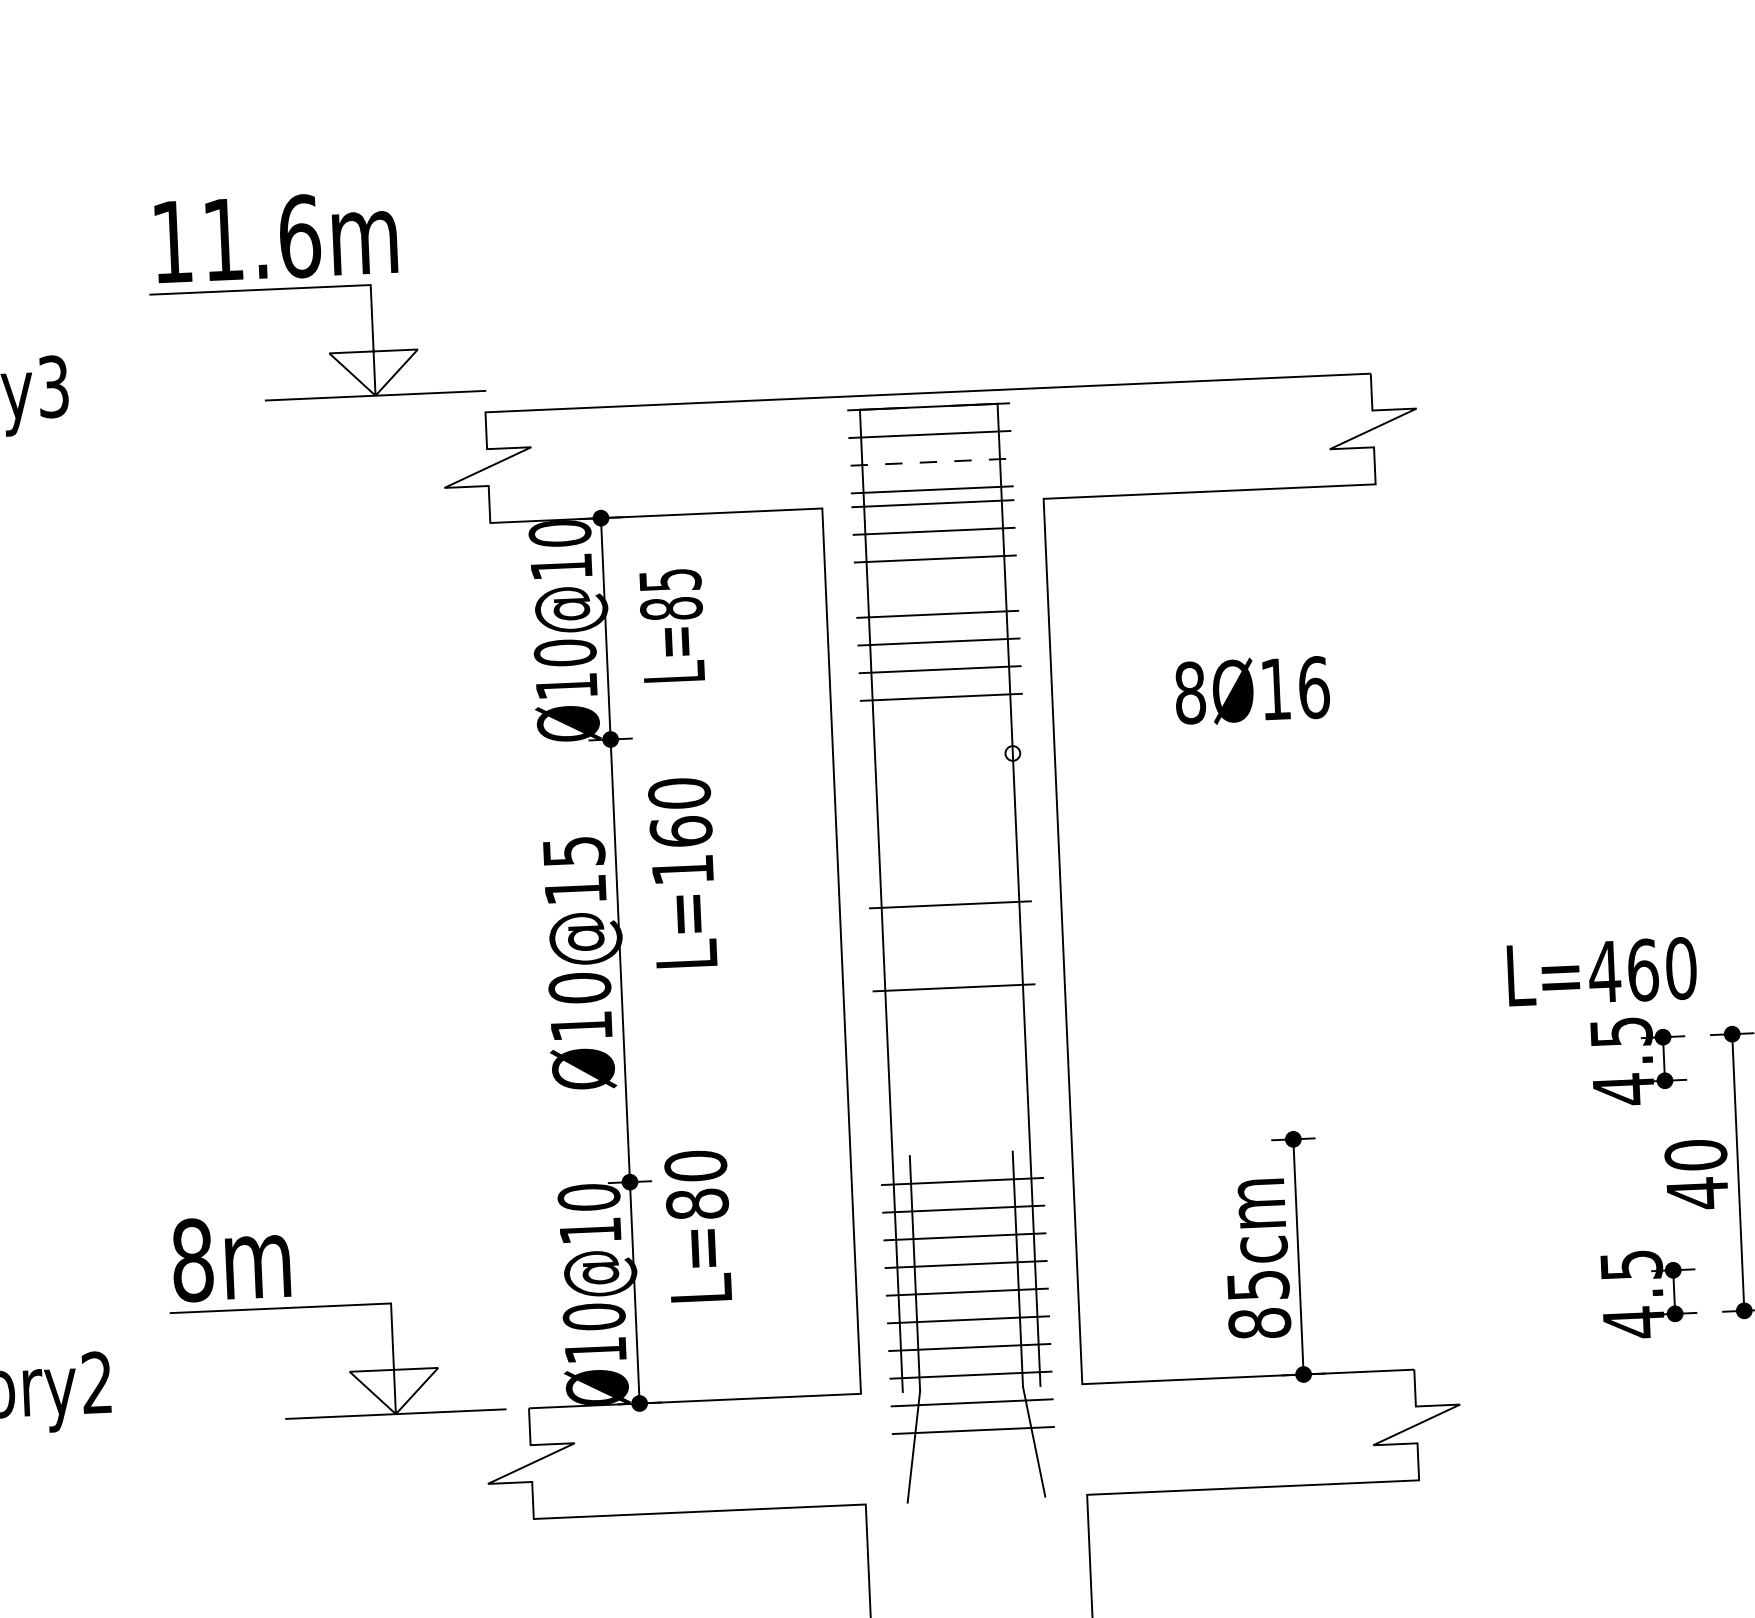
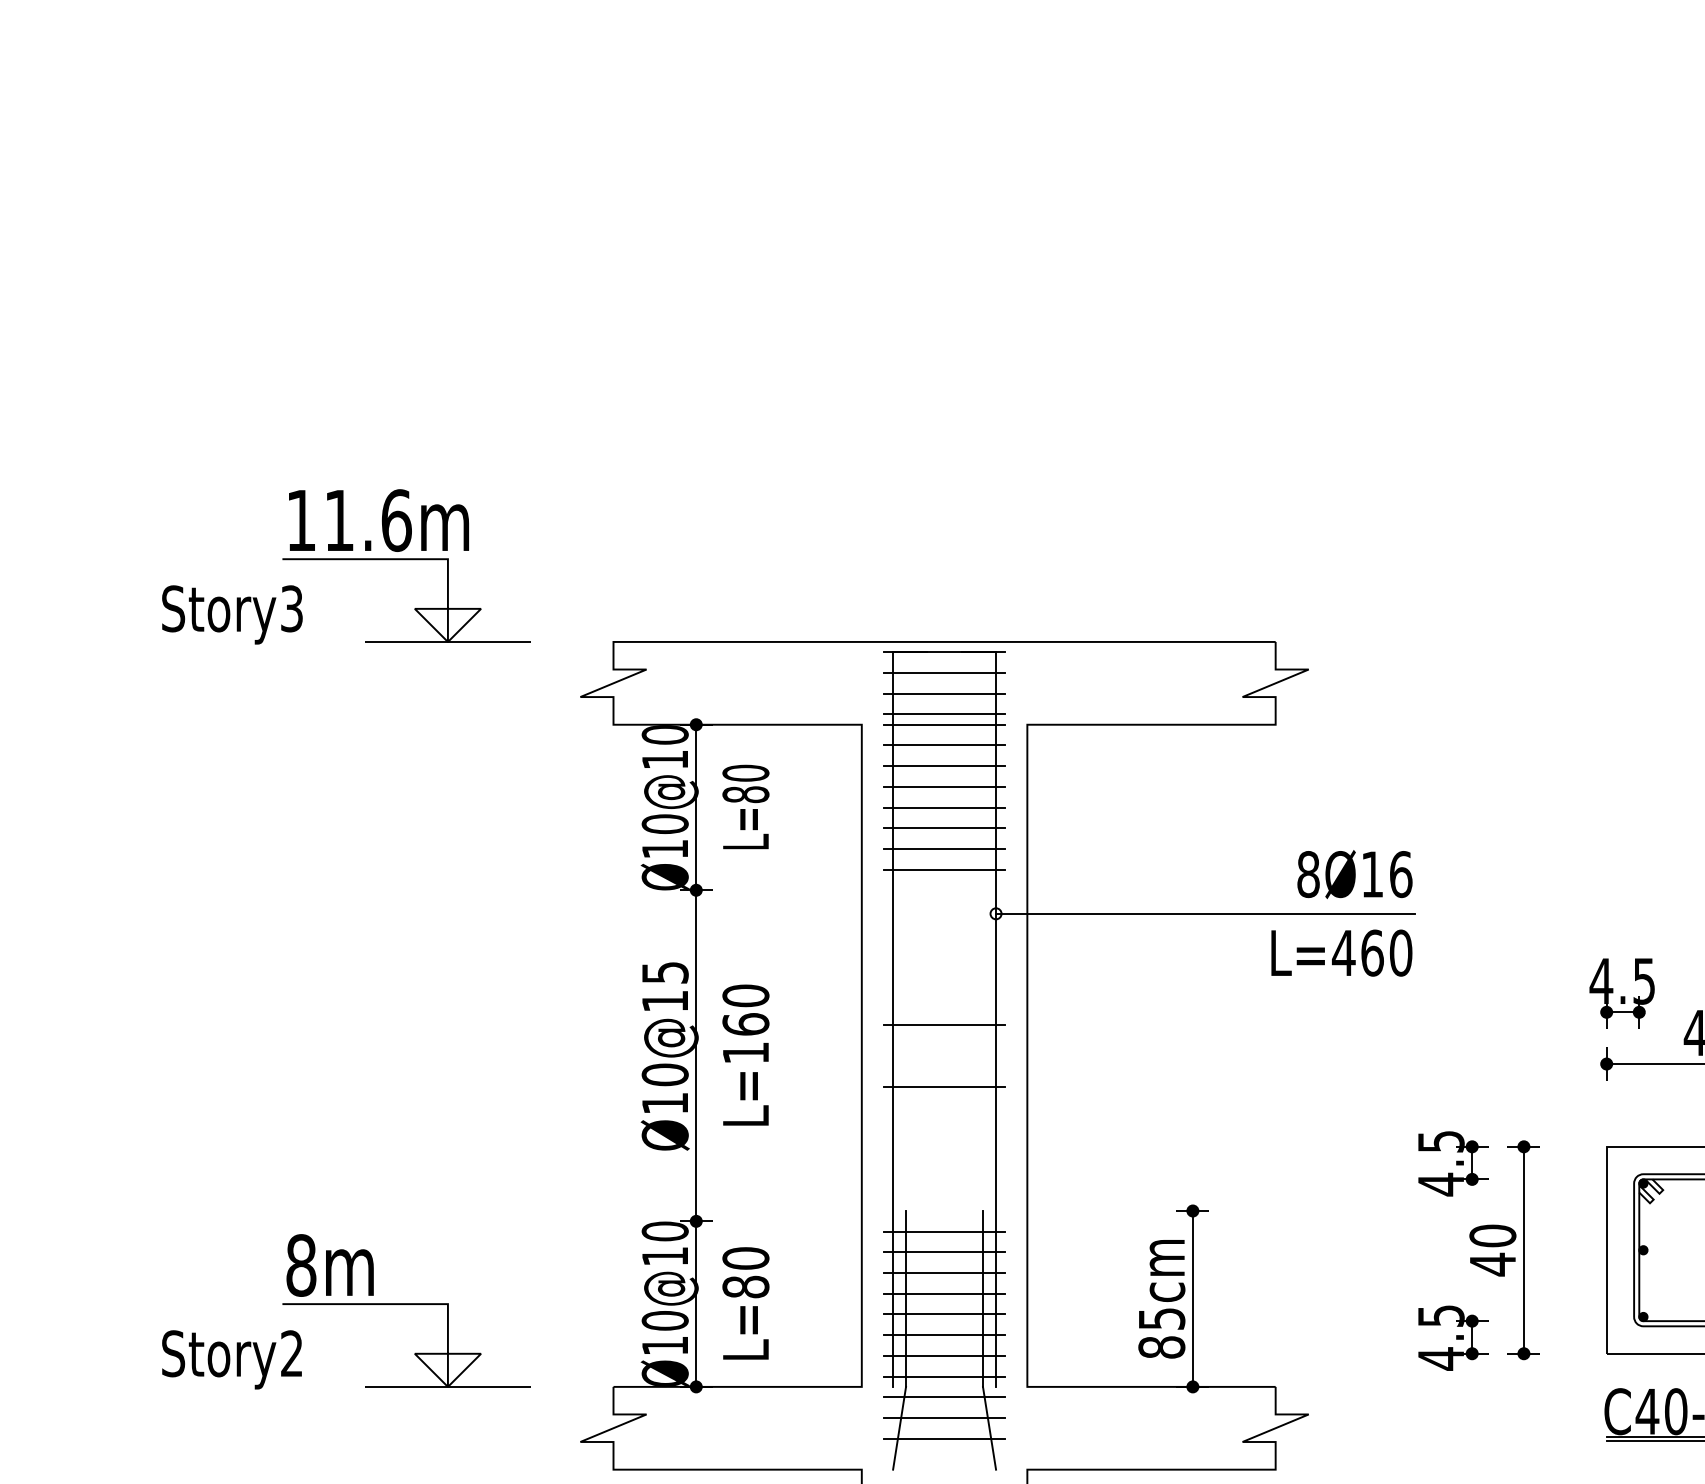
part: (315, 295) -> (406, 565), moved
line: (932, 461) -> (945, 693), dashed -> solid
text: (669, 579) -> (745, 772), L=85 -> L=80
line: (936, 586) -> (944, 786), added
text: (1251, 690) -> (1354, 874), moved
line: (1292, 740) -> (1205, 913), added
text: (682, 871) -> (745, 1054), moved
text: (1601, 971) -> (1341, 952), moved
text: (697, 1226) -> (745, 1303), moved
part: (335, 1314) -> (406, 1310), moved
line: (974, 1457) -> (944, 1438), added

